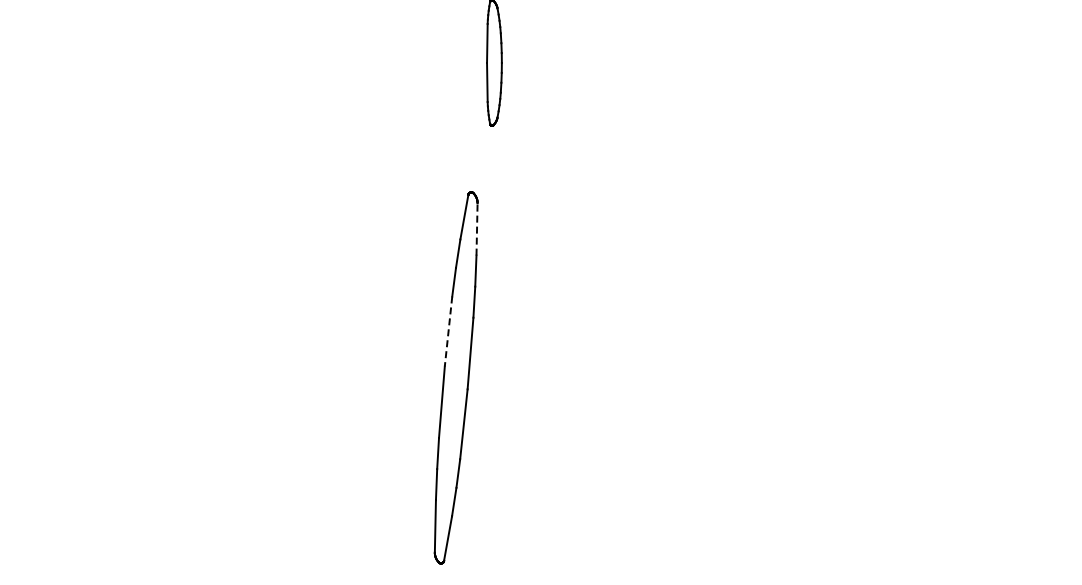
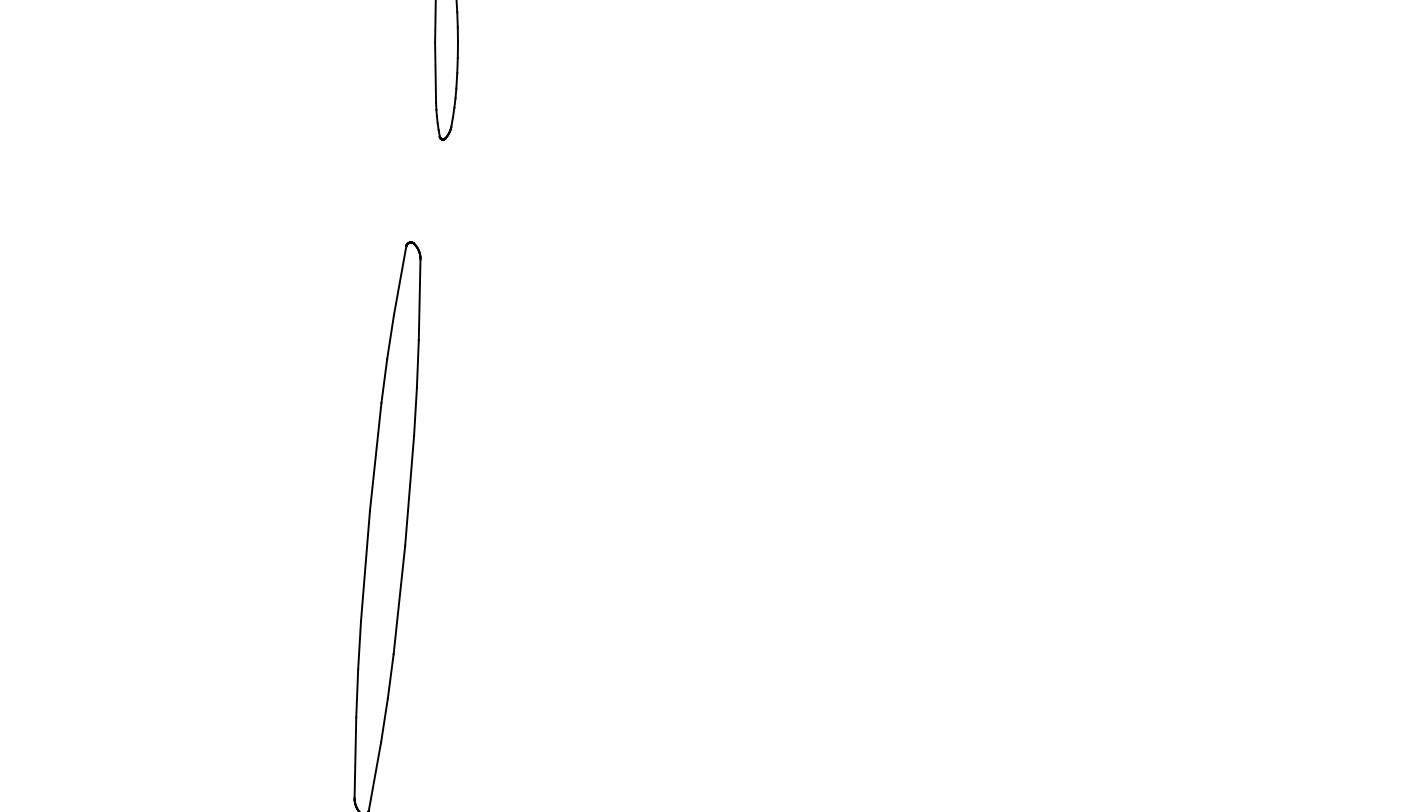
line: (477, 228) -> (420, 298), dashed -> solid
line: (448, 332) -> (375, 458), dashed -> solid

